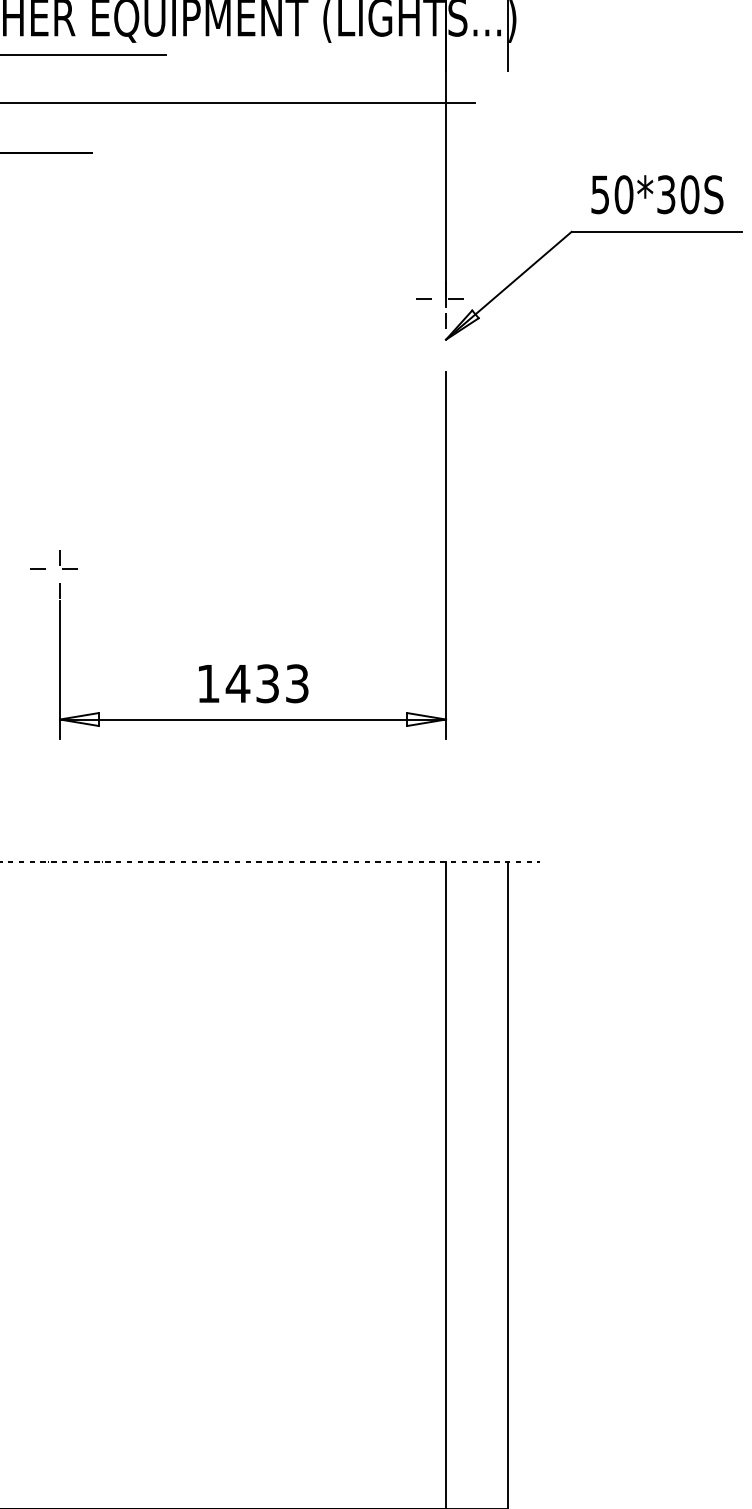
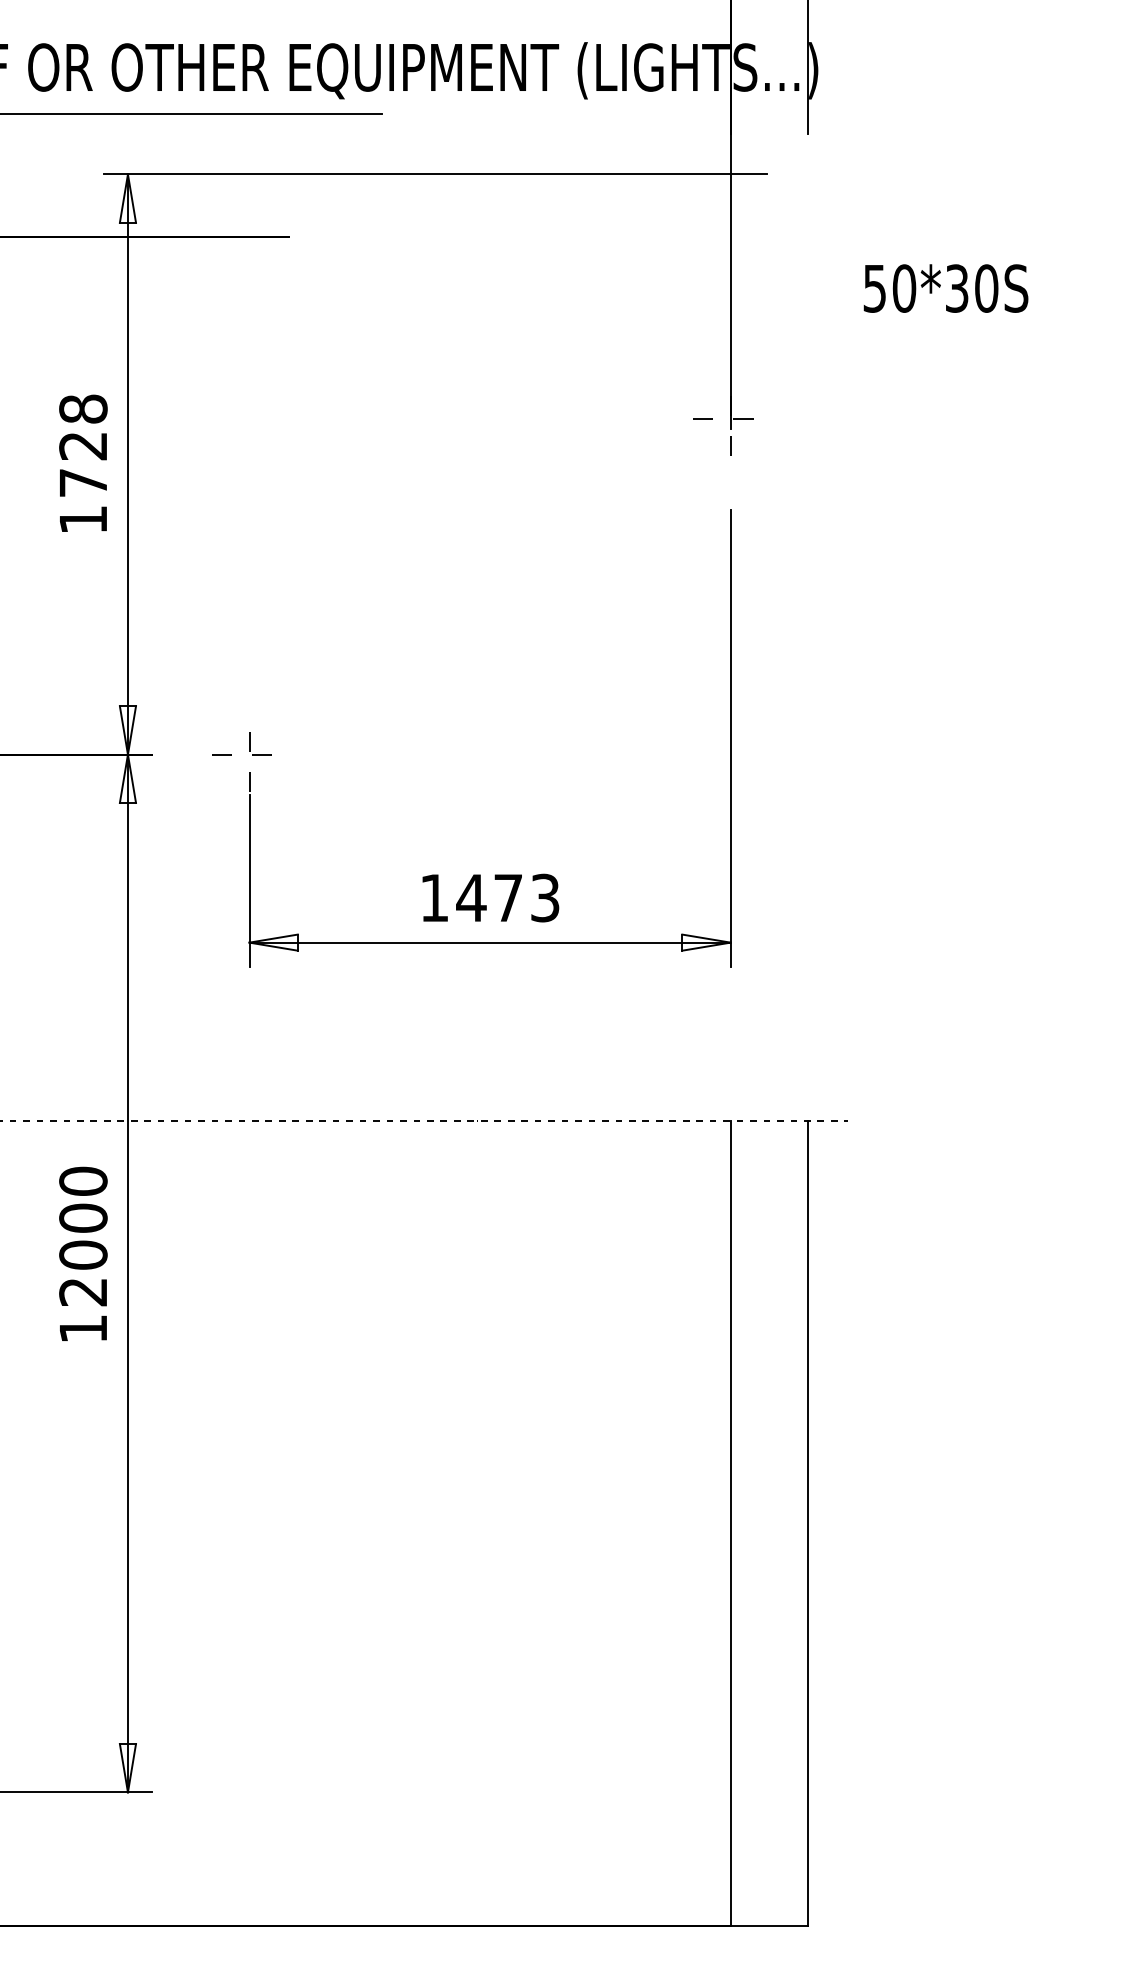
text: (656, 194) -> (945, 288), moved
part: (593, 232) -> (914, 335), removed
text: (267, 683) -> (508, 897), 1433 -> 1473

